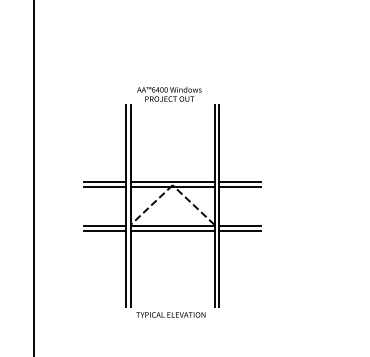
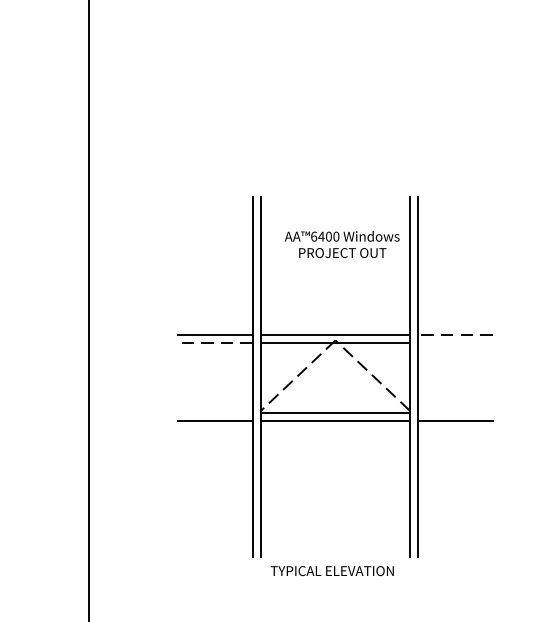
text: (169, 93) -> (342, 243), moved
line: (240, 181) -> (456, 333), solid -> dashed
line: (104, 186) -> (214, 342), solid -> dashed
line: (239, 186) -> (454, 342), removed
line: (105, 226) -> (216, 413), removed
line: (239, 226) -> (454, 413), removed

